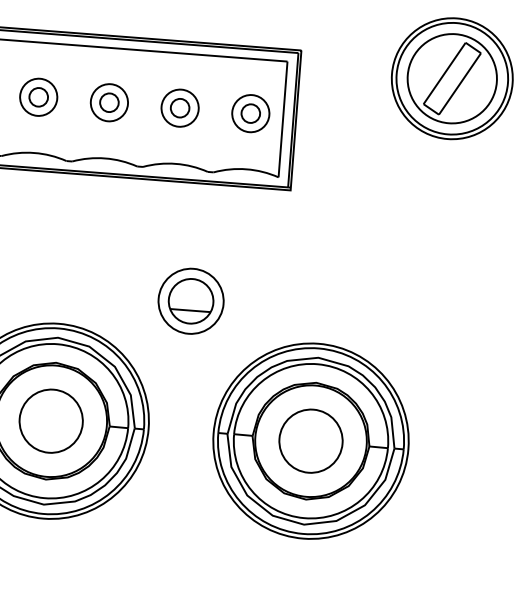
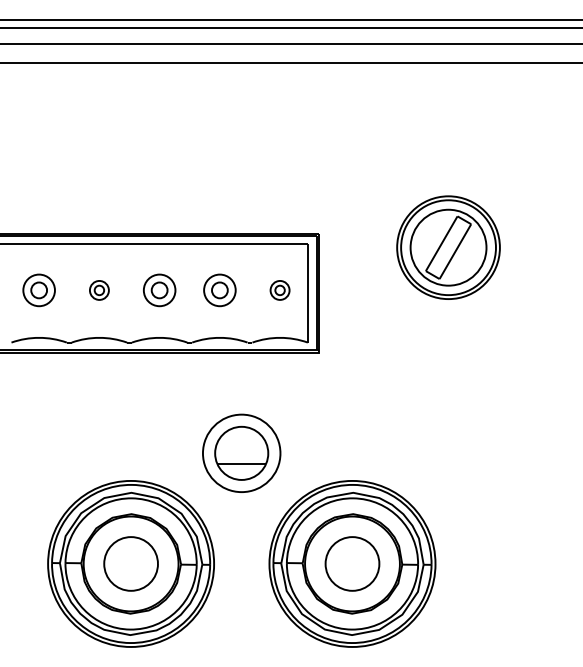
part: (38, 97) -> (99, 290), size x0.6
part: (250, 113) -> (279, 290), size x0.6
part: (190, 300) -> (241, 452), size x1.4

